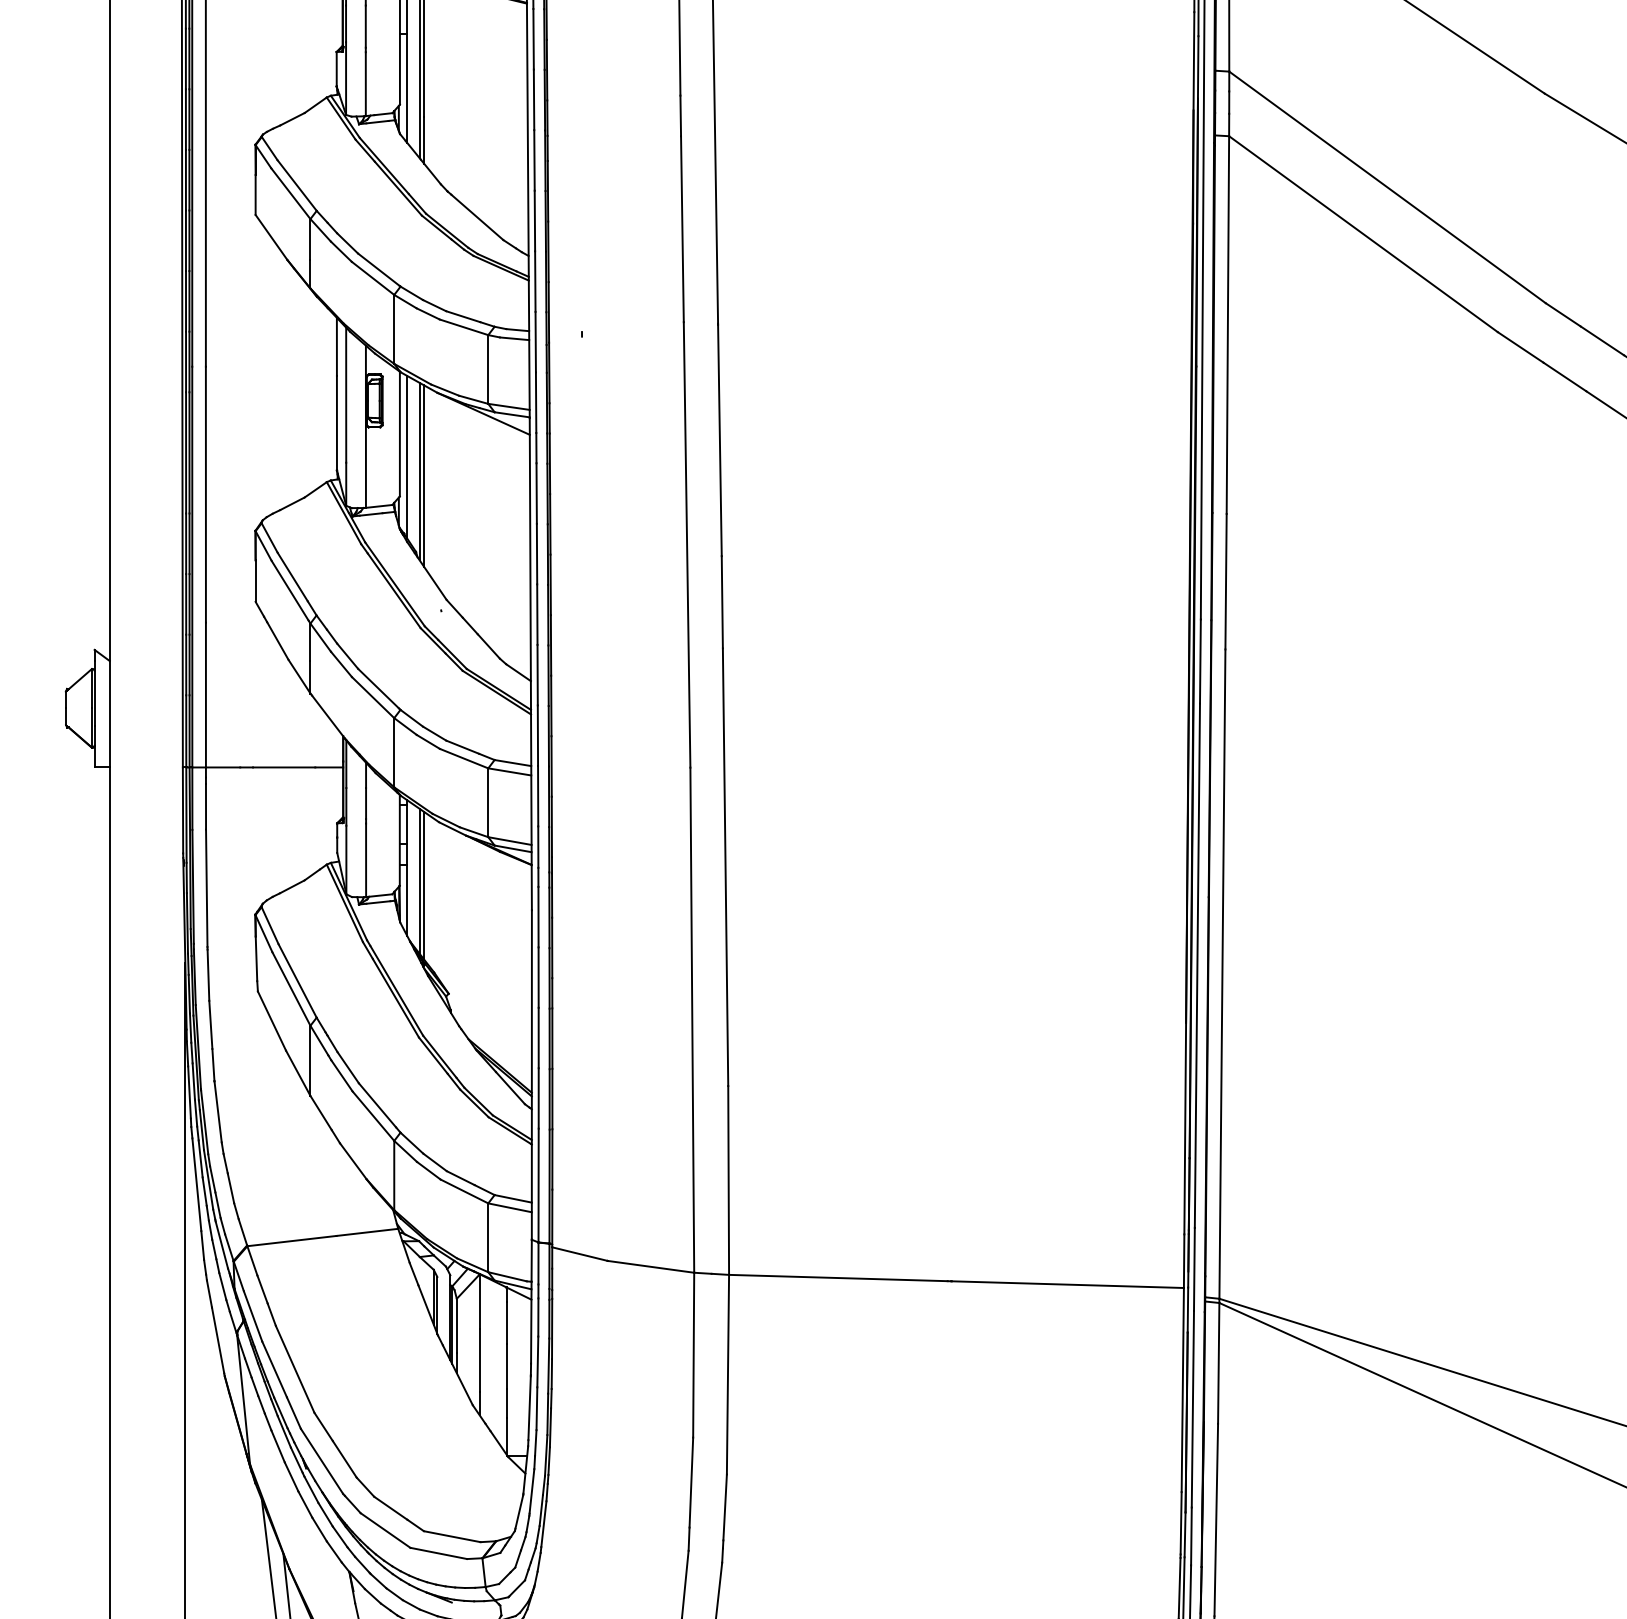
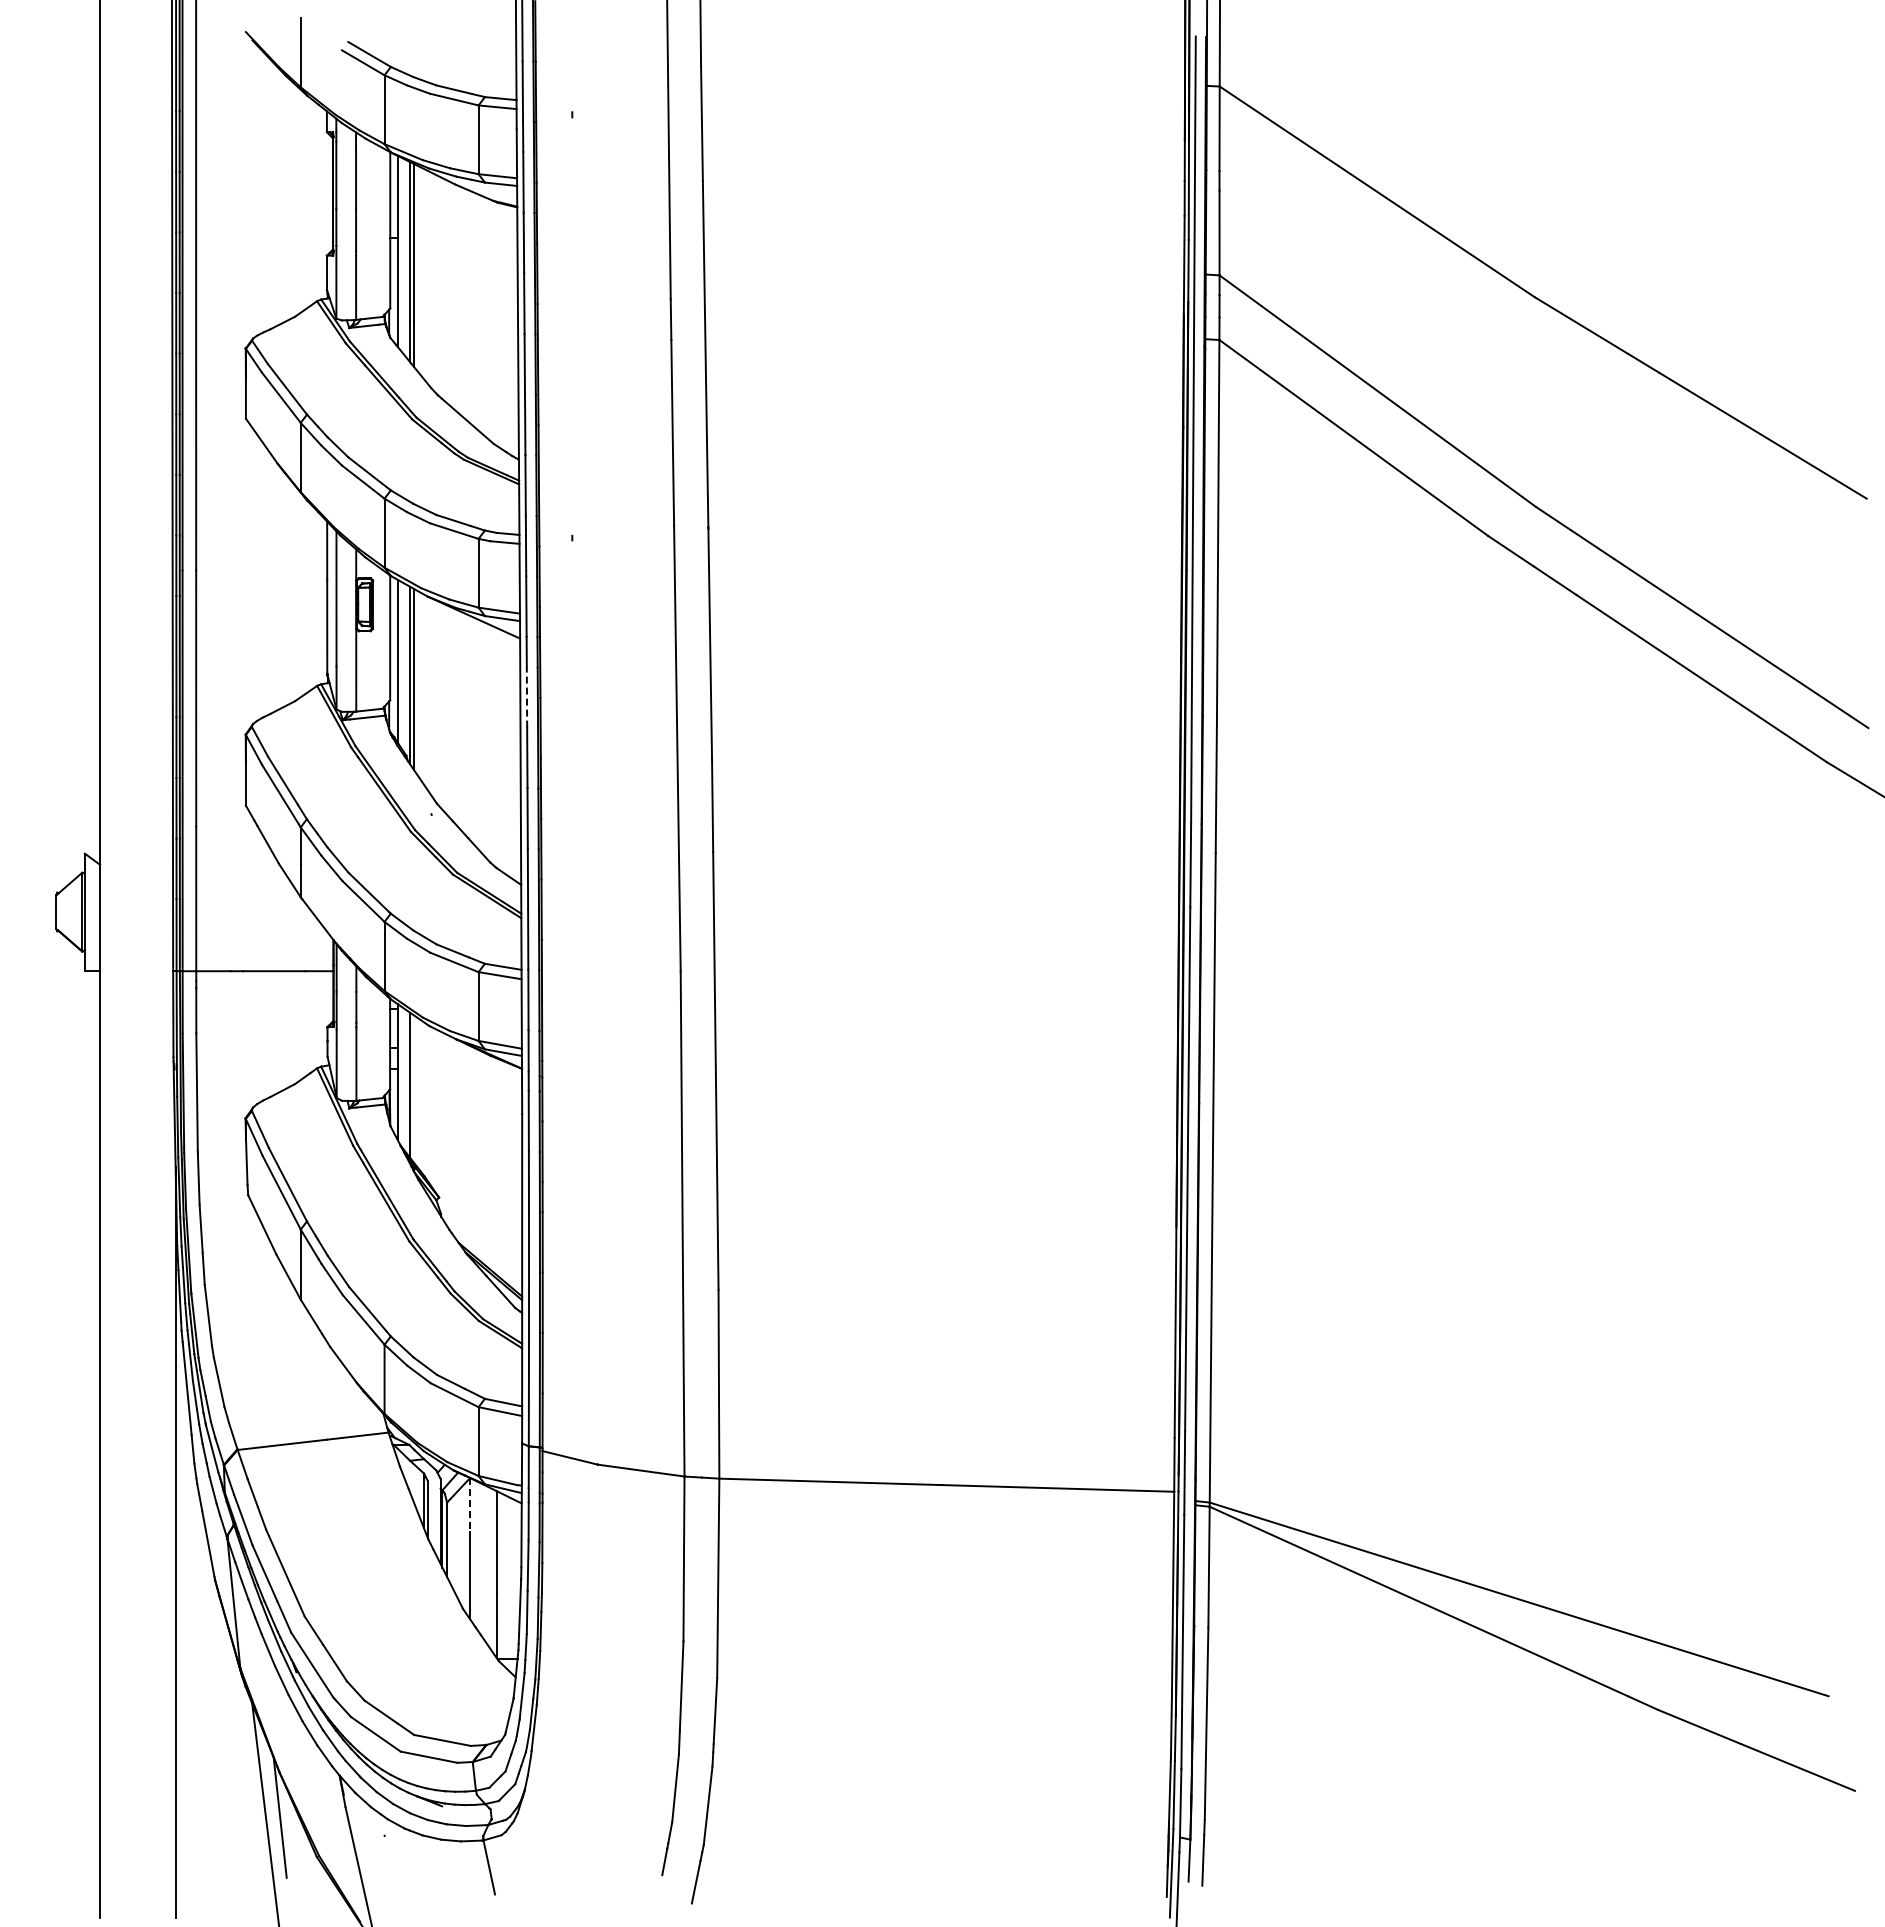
line: (536, 492) -> (526, 696), solid -> dashed
line: (424, 885) -> (414, 1089), removed
line: (479, 1301) -> (469, 1505), solid -> dashed

